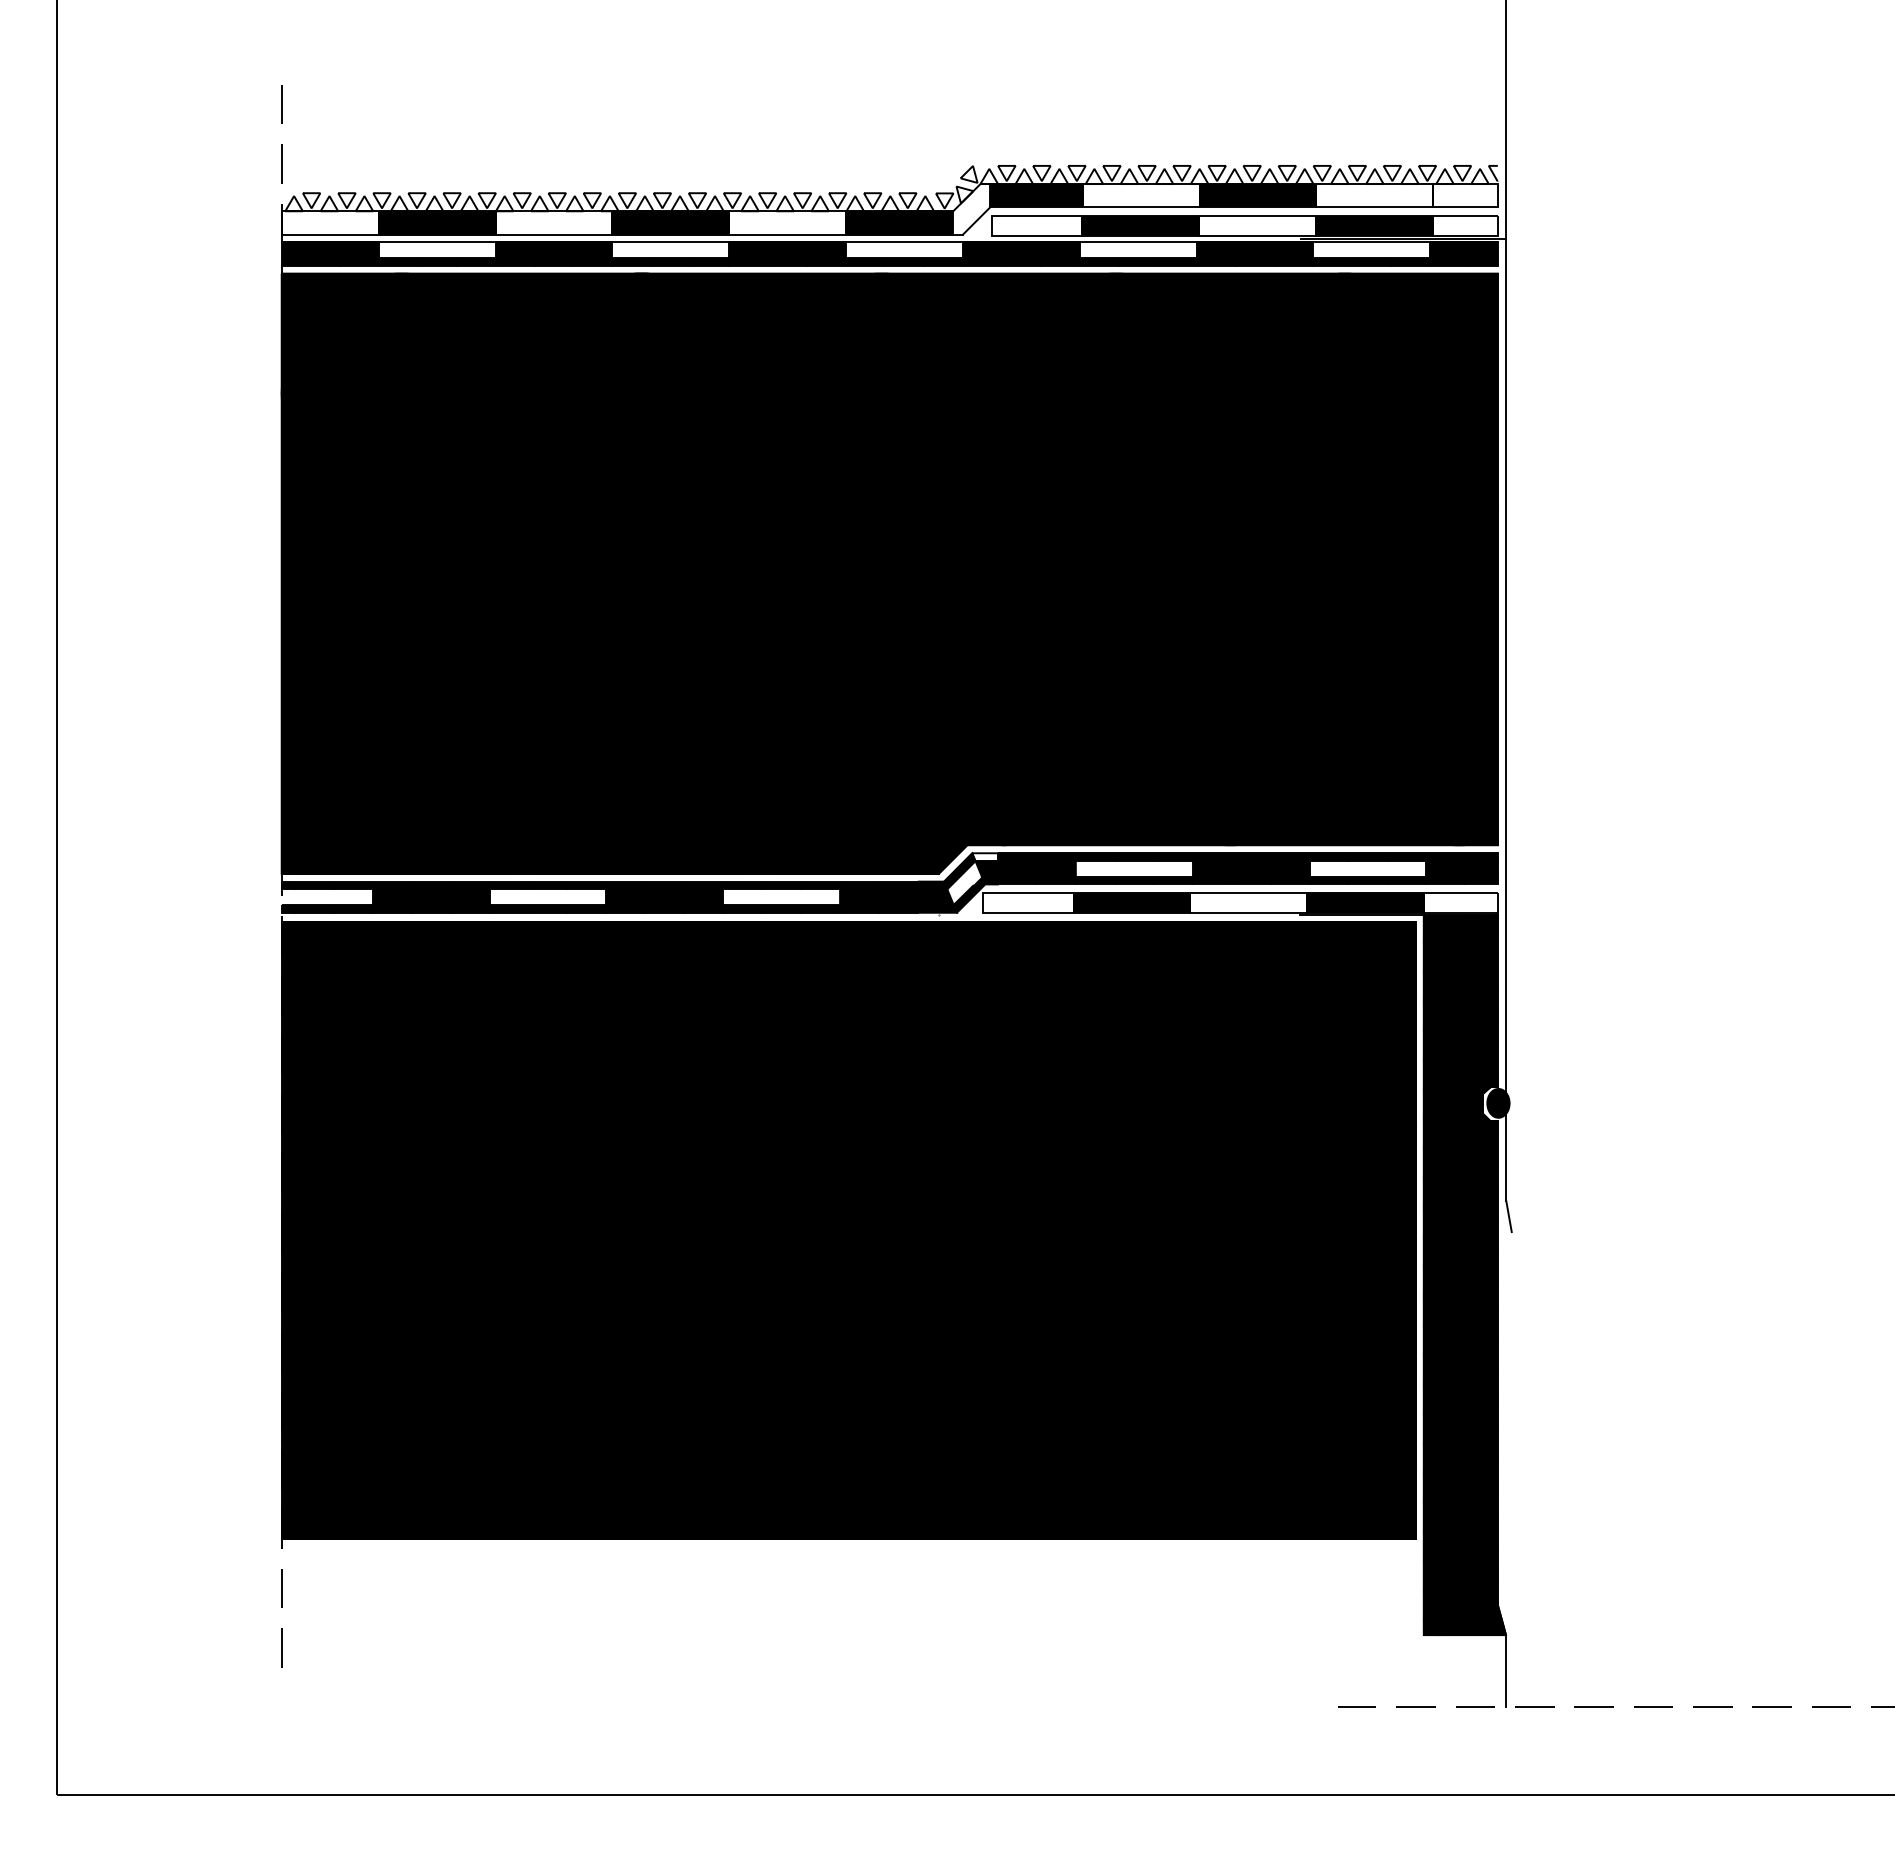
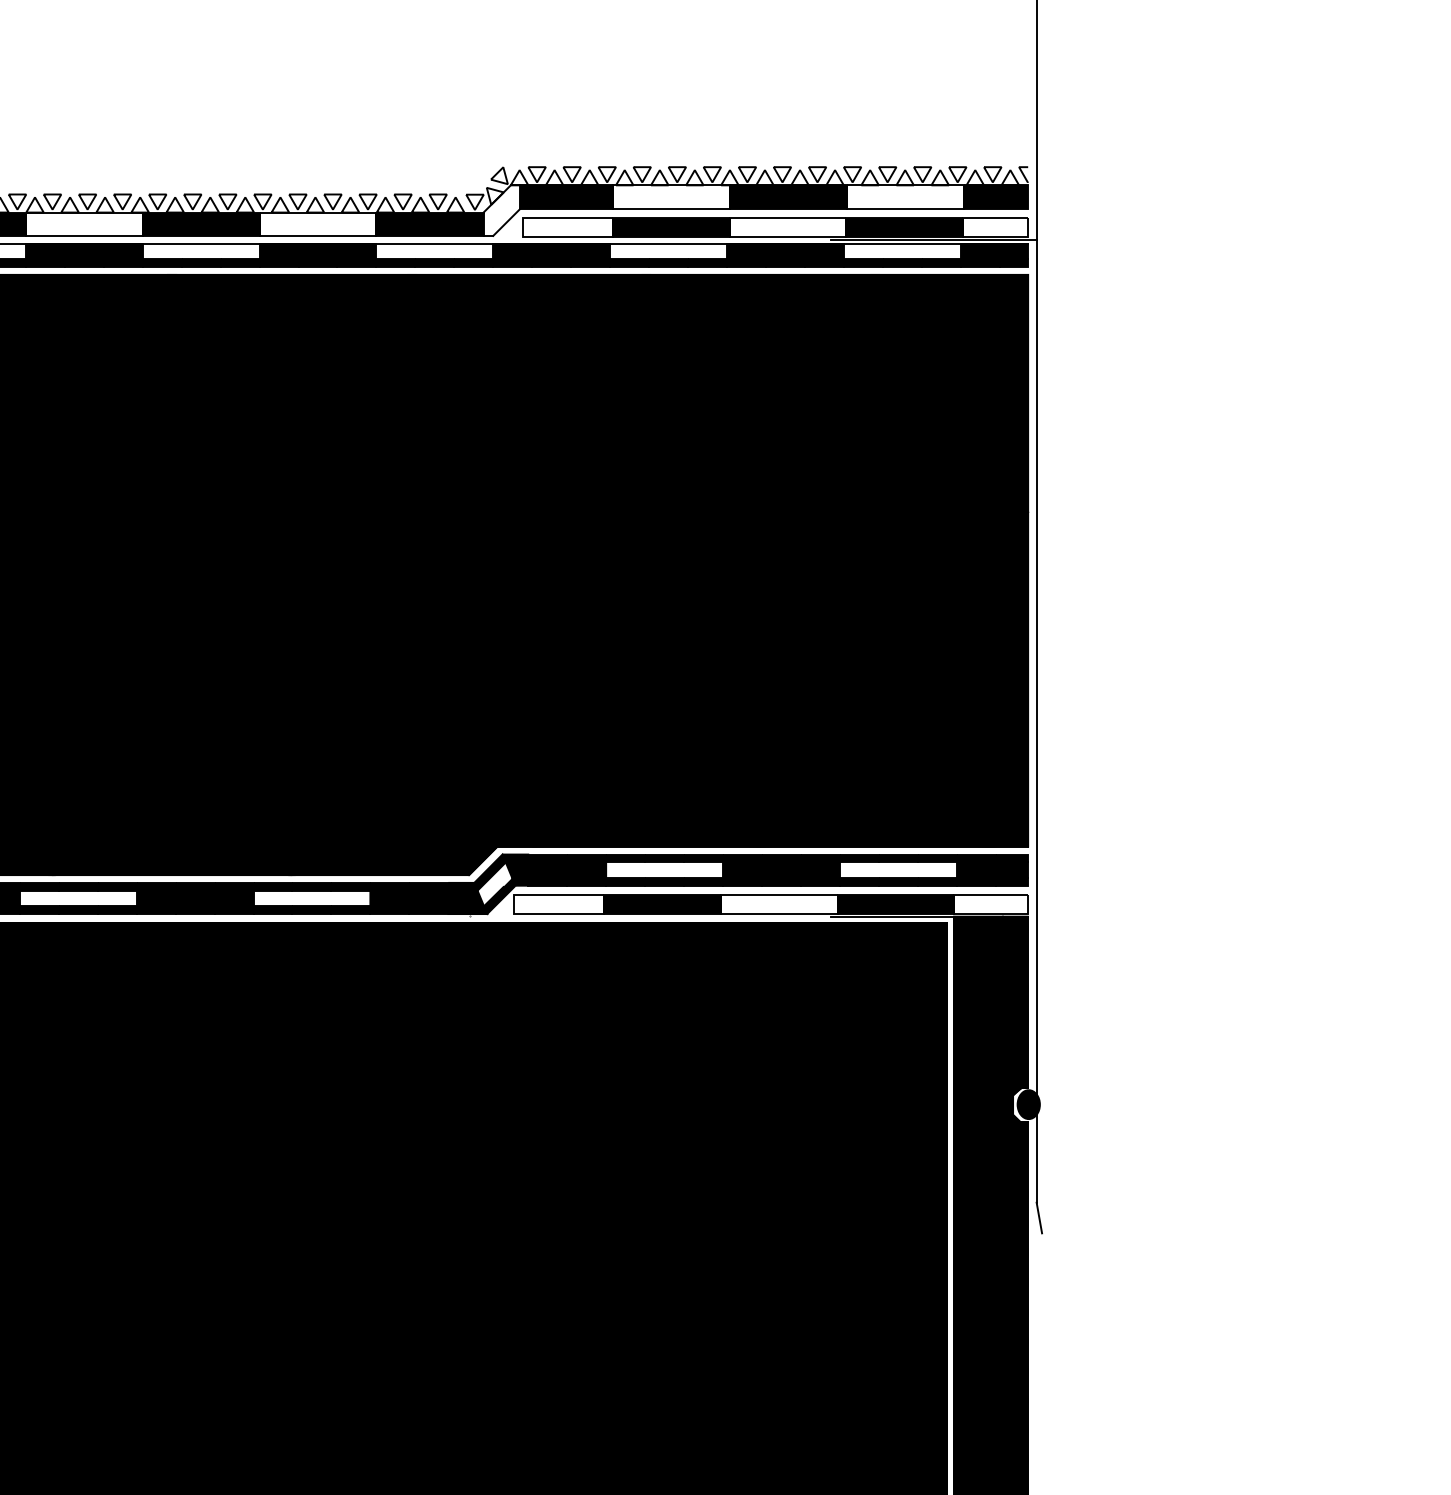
fill: (1465, 195) -> (995, 196), added
fill: (984, 857) -> (514, 858), added

